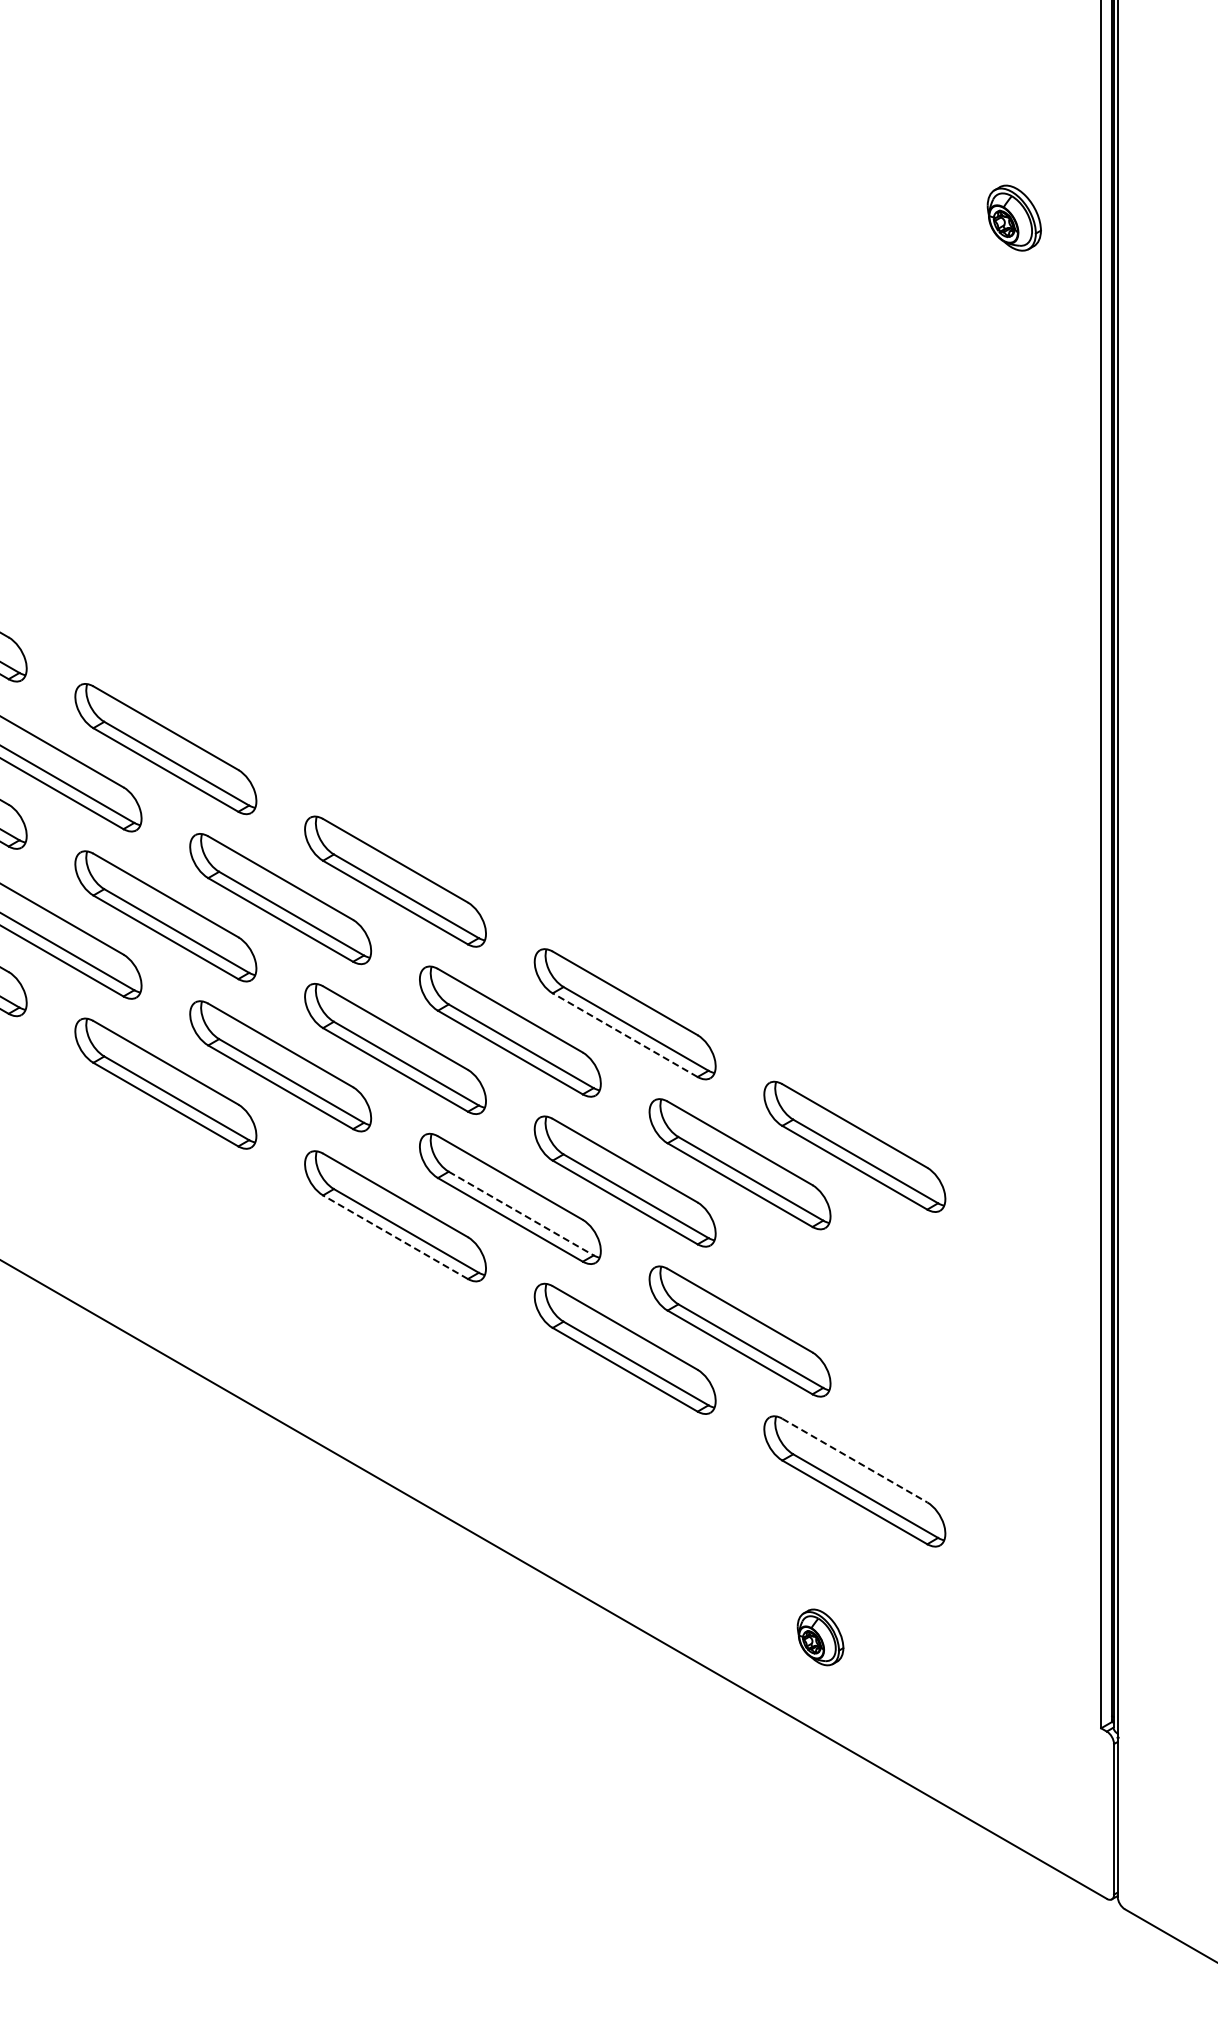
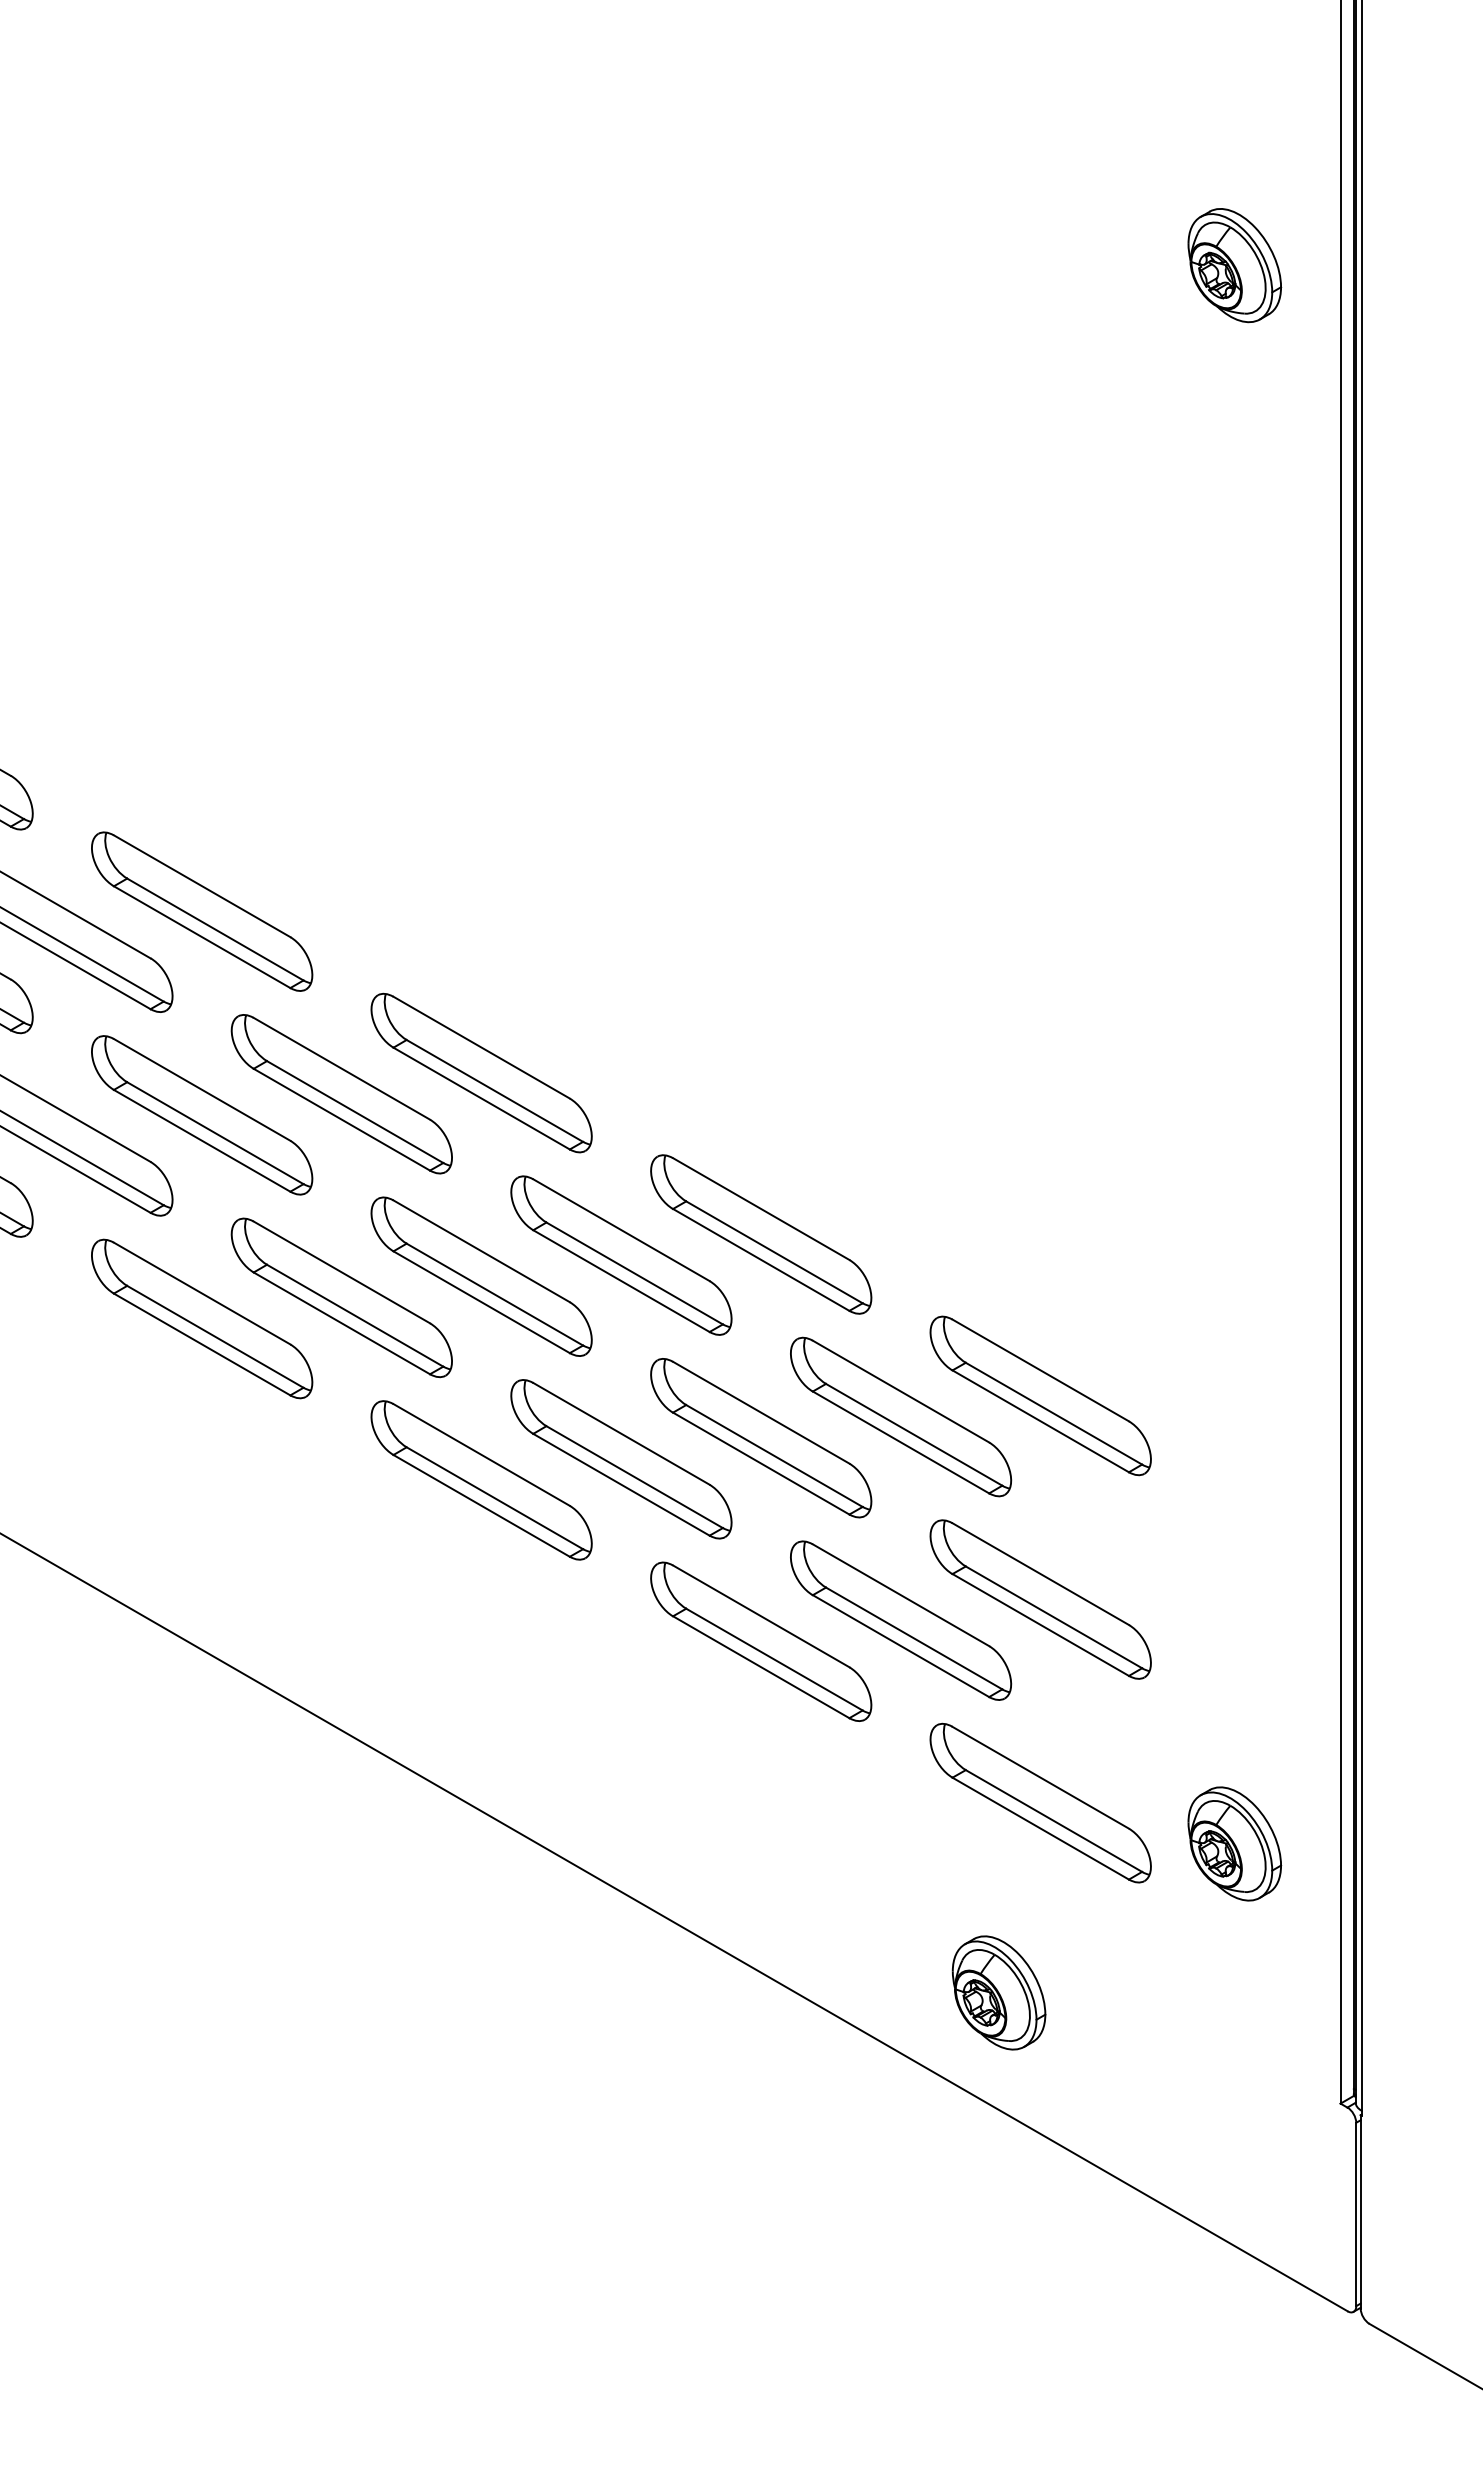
part: (1014, 217) -> (1235, 264), size x1.43
line: (625, 1035) -> (761, 1260), dashed -> solid
line: (521, 1213) -> (634, 1477), dashed -> solid
line: (395, 1237) -> (481, 1506), dashed -> solid
part: (854, 1314) -> (1040, 1599), added
line: (854, 1460) -> (1040, 1777), dashed -> solid
part: (1014, 1514) -> (1235, 1843), added
part: (820, 1637) -> (998, 1993), size x1.67

